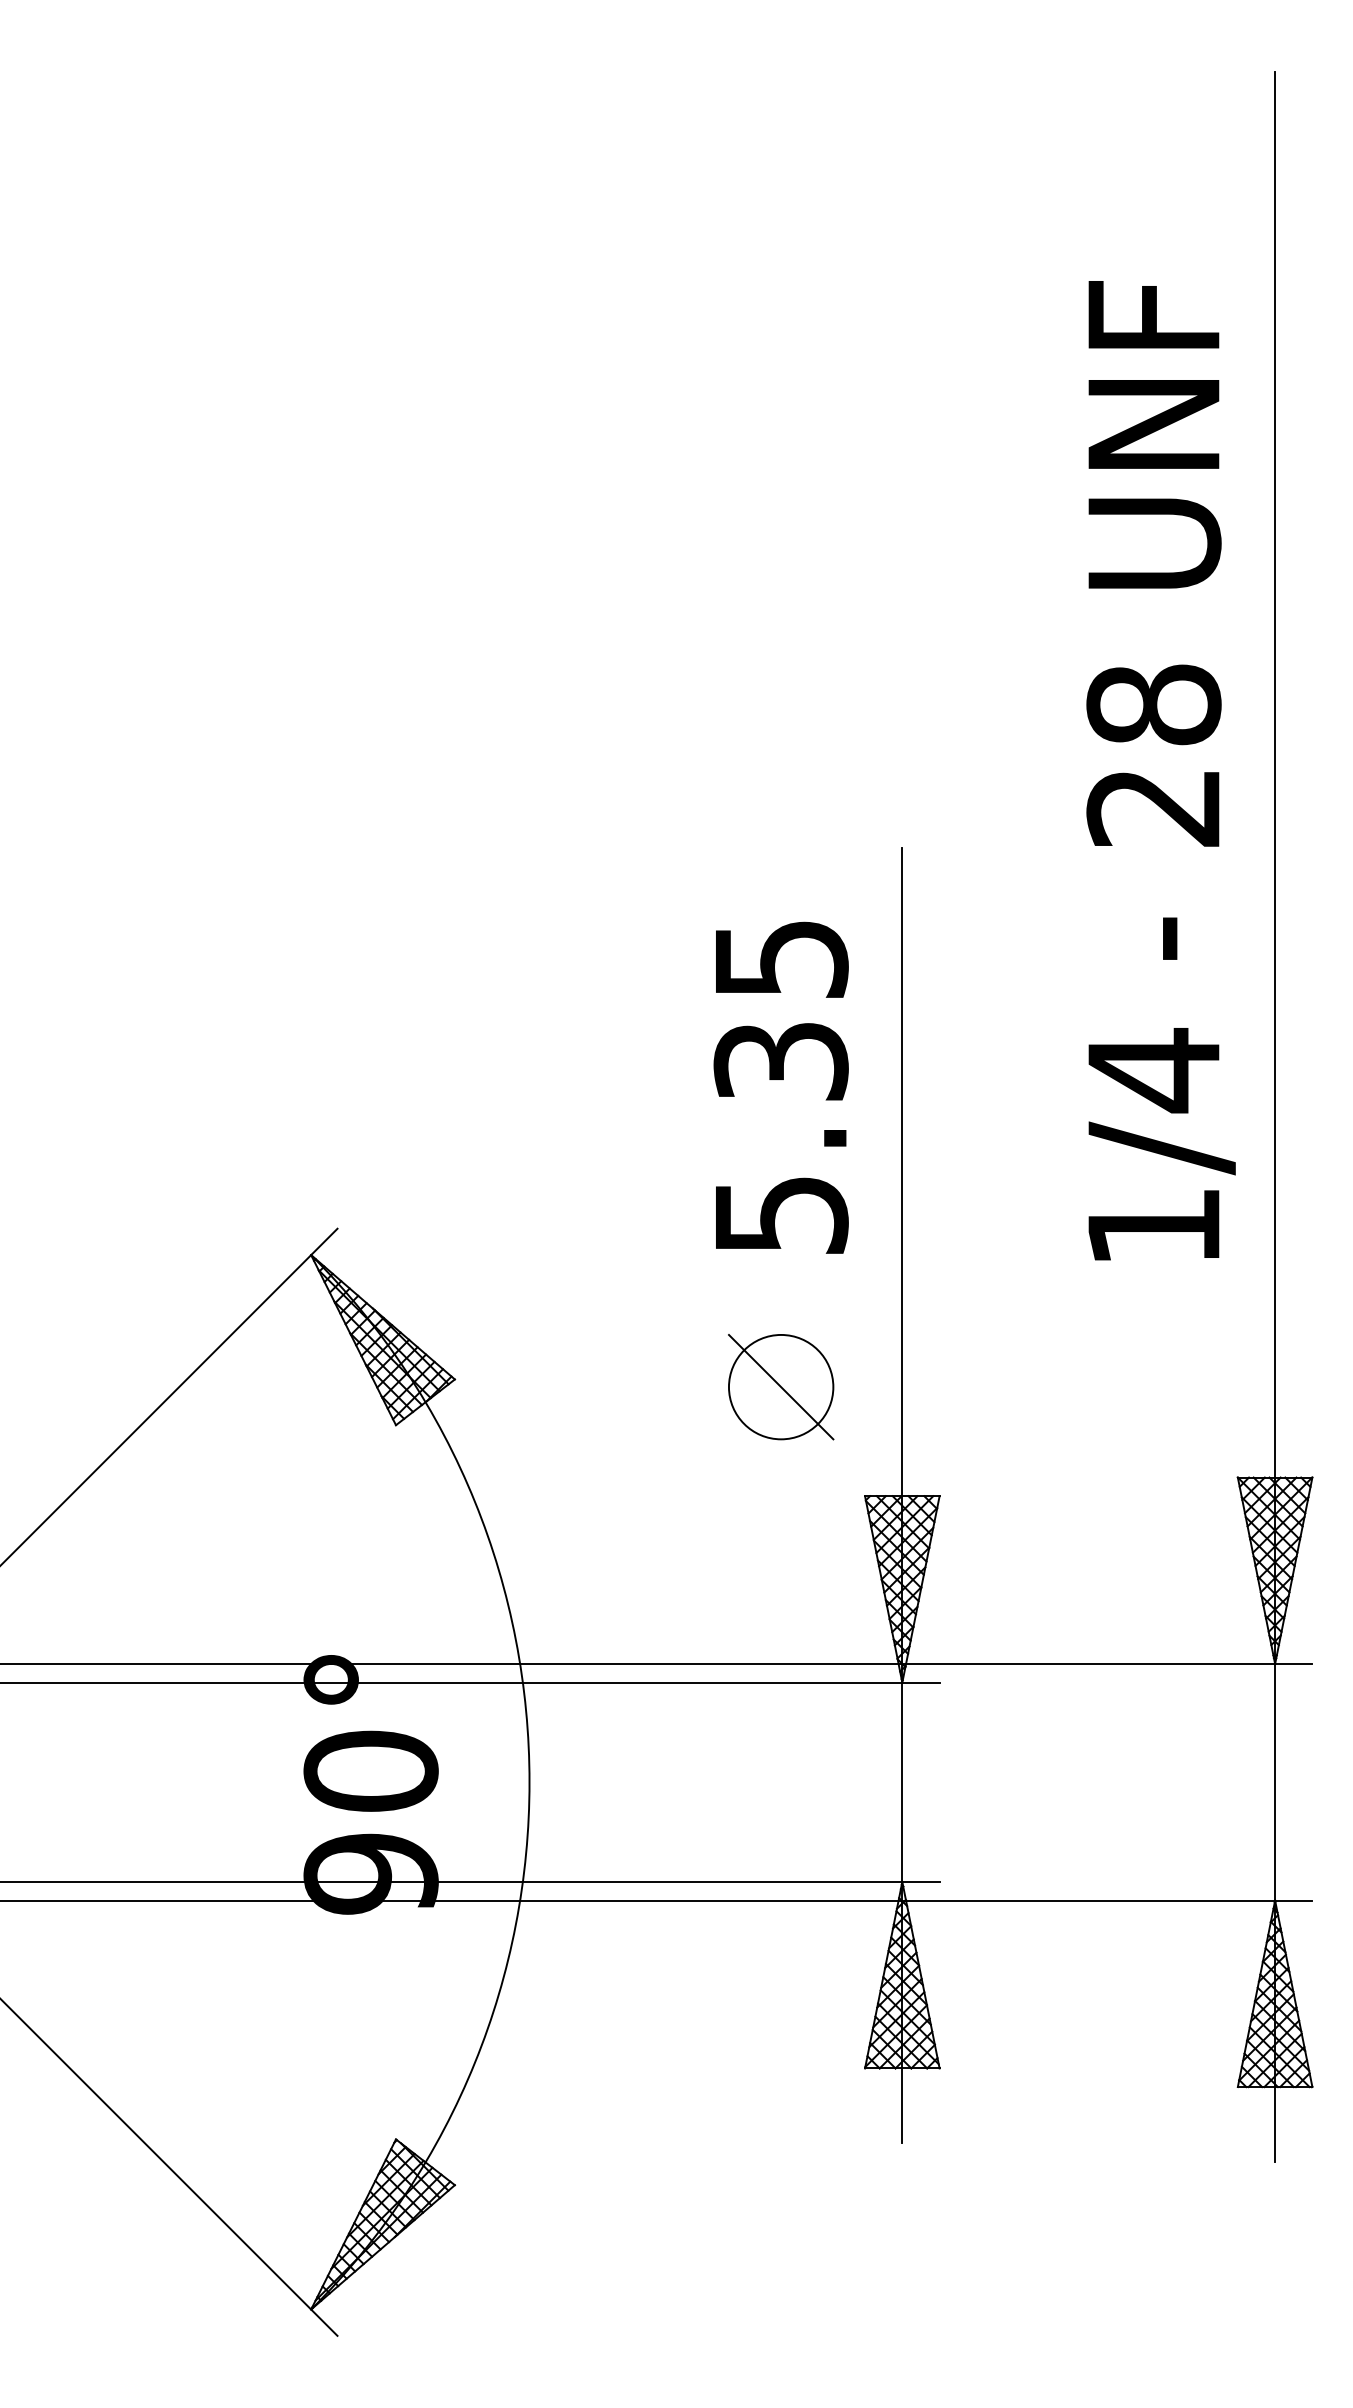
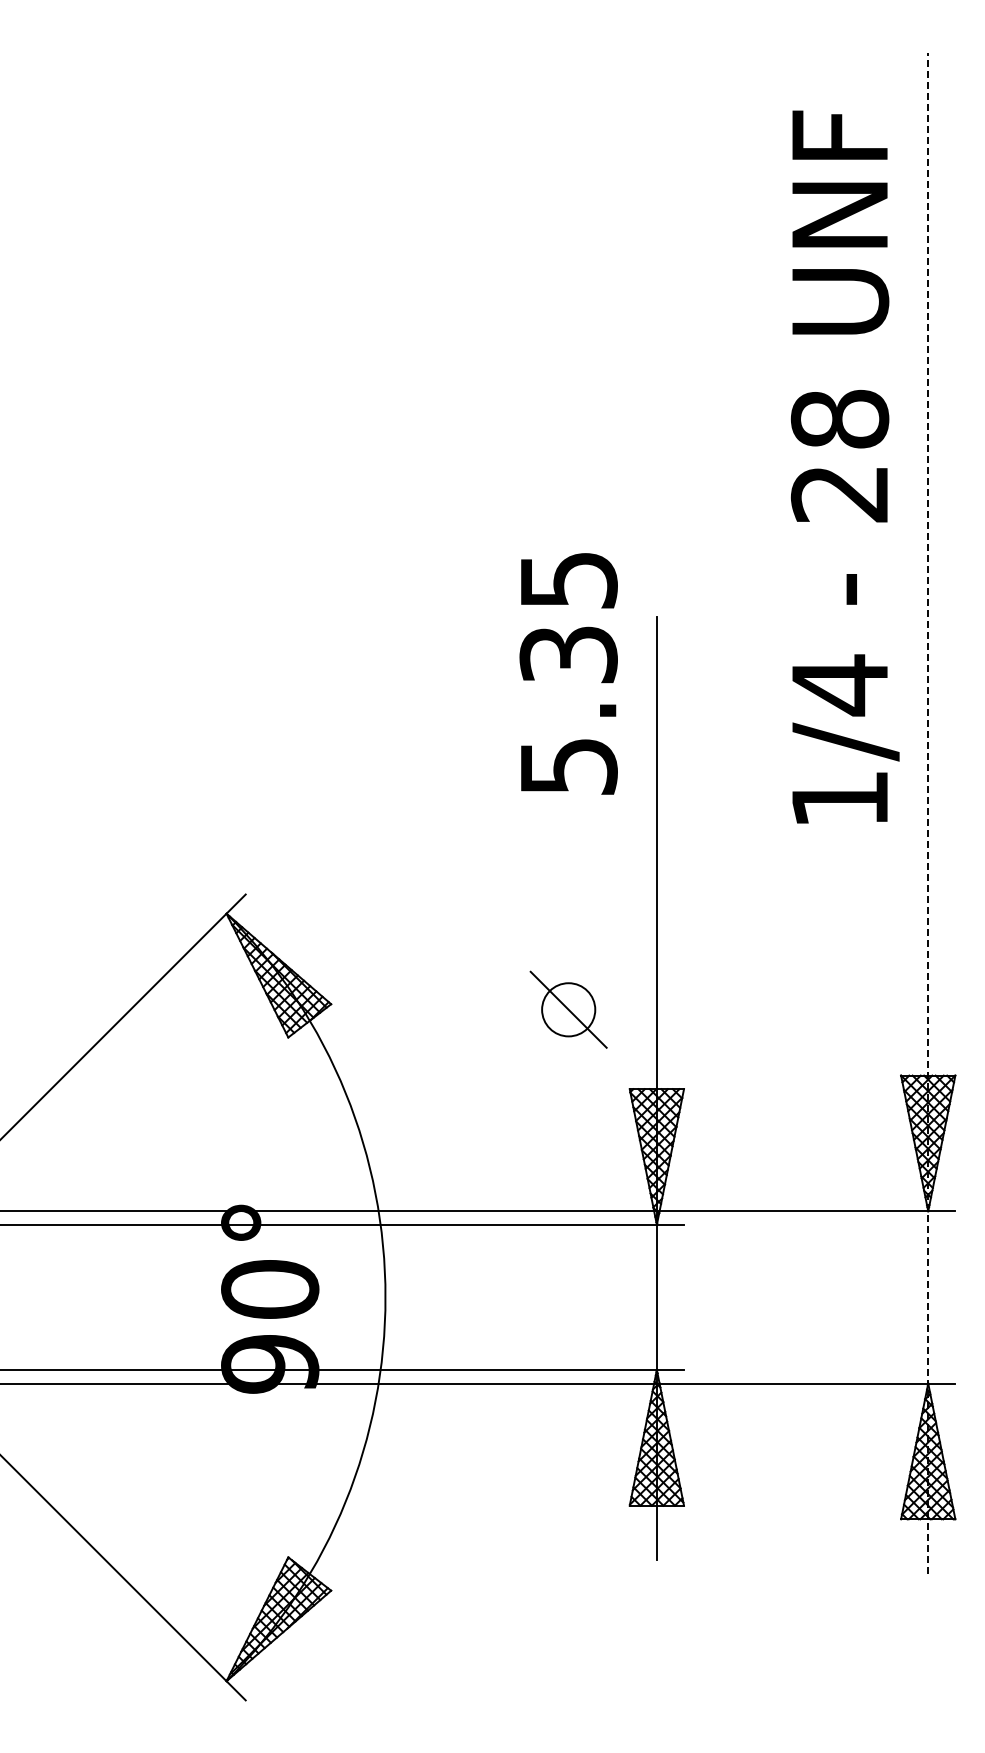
text: (1160, 769) -> (844, 466), moved
text: (780, 1087) -> (568, 673), moved
line: (1275, 1116) -> (928, 812), solid -> dashed
circle: (780, 1386) -> (568, 1009), size x0.7

